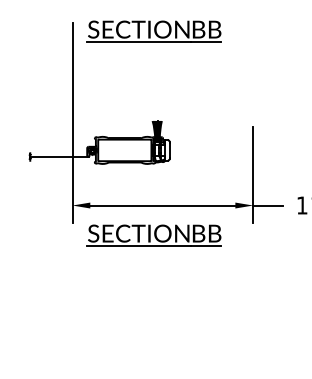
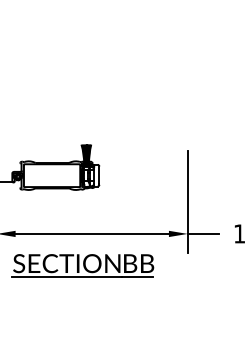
part: (153, 31) -> (82, 49), removed

